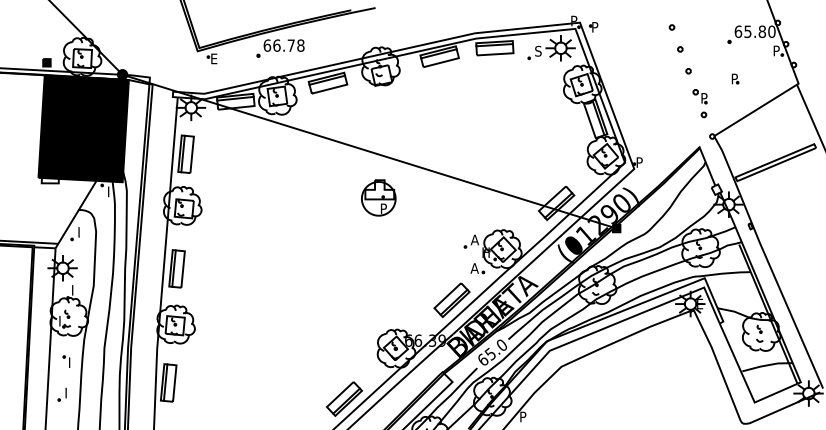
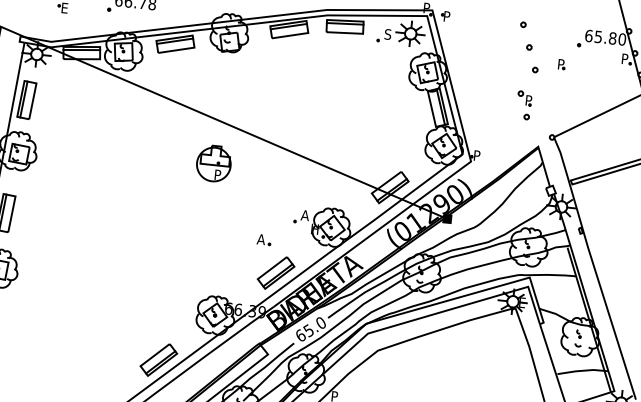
part: (735, 78) -> (561, 64), moved
part: (699, 103) -> (523, 105), moved
part: (477, 268) -> (263, 239), moved

